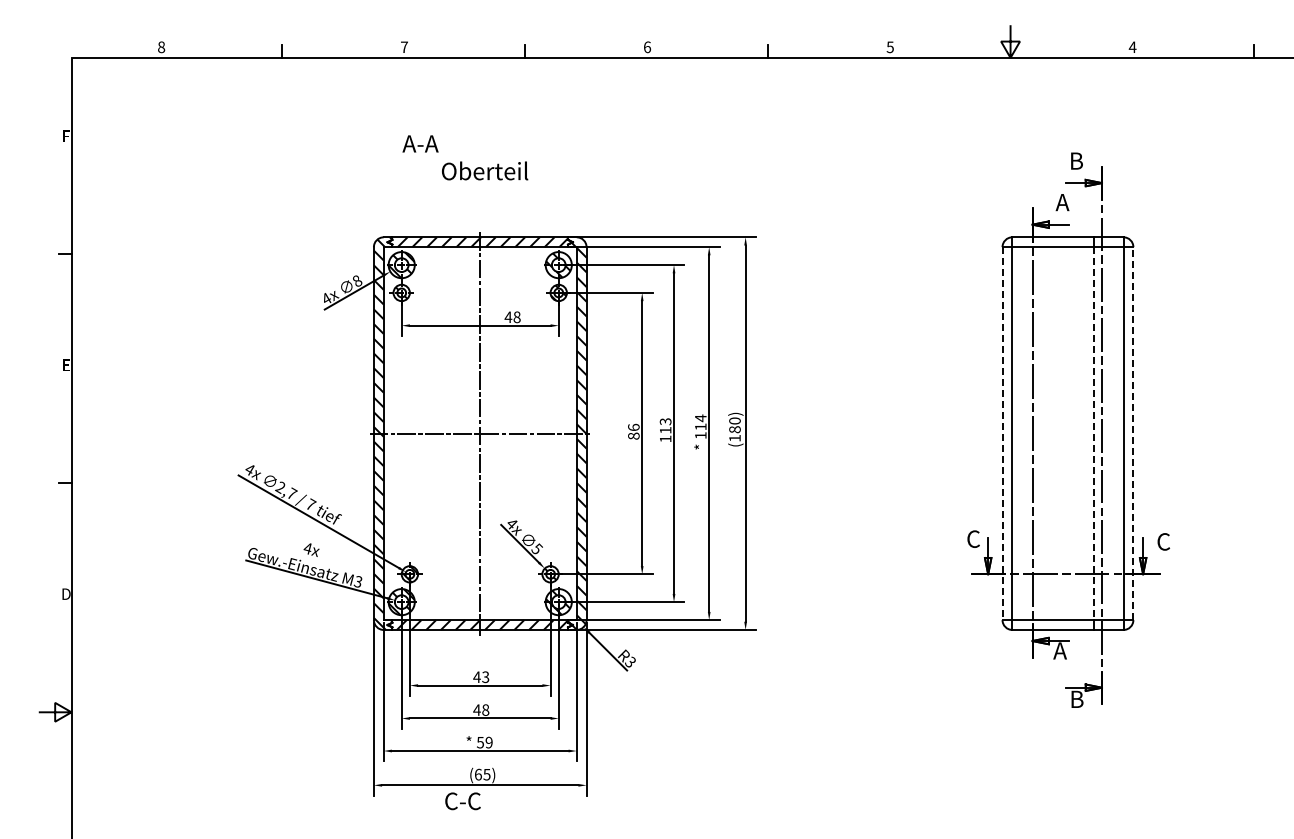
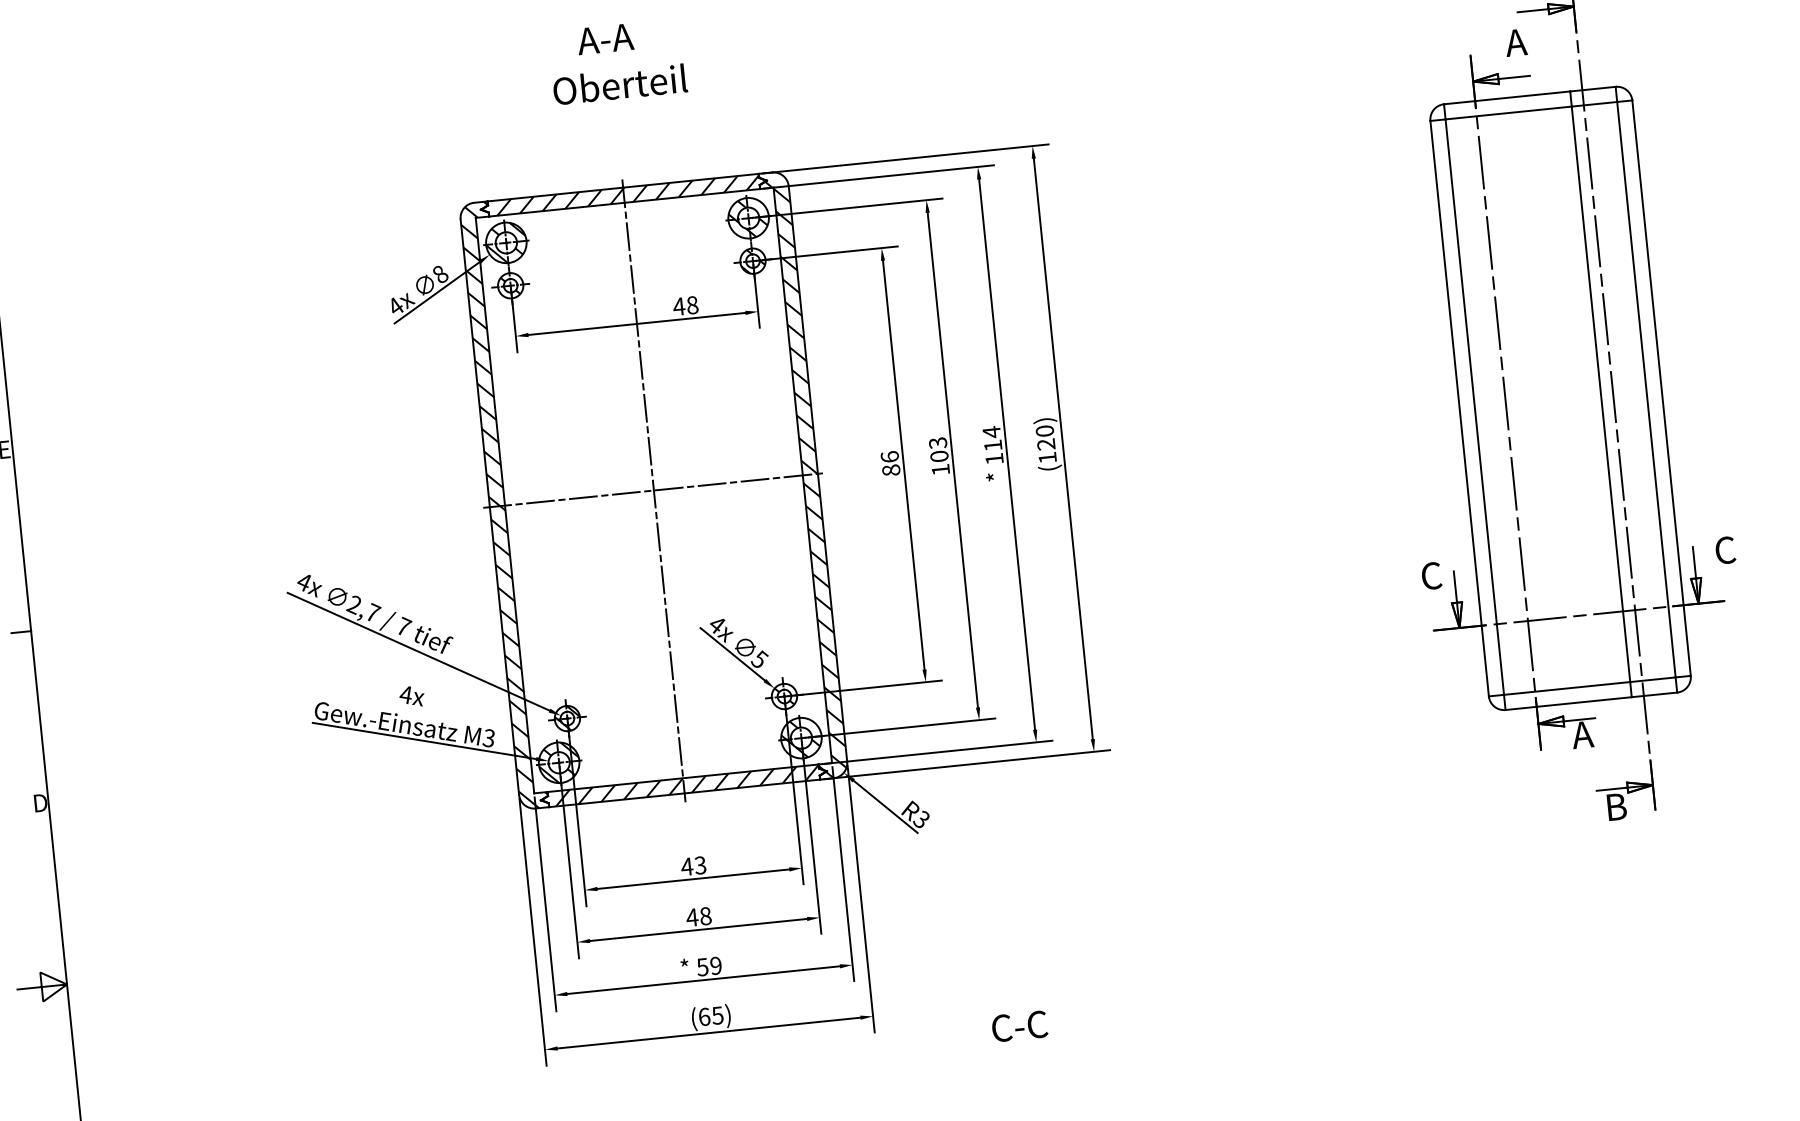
text: (420, 143) -> (605, 38), moved
text: (665, 429) -> (939, 455), 113 -> 103
text: (734, 429) -> (1045, 444), (180) -> (120)
line: (1133, 433) -> (1661, 387), dashed -> solid
line: (1002, 434) -> (1459, 410), dashed -> solid
line: (1094, 434) -> (1601, 395), dashed -> solid
text: (462, 801) -> (1018, 1026), moved

